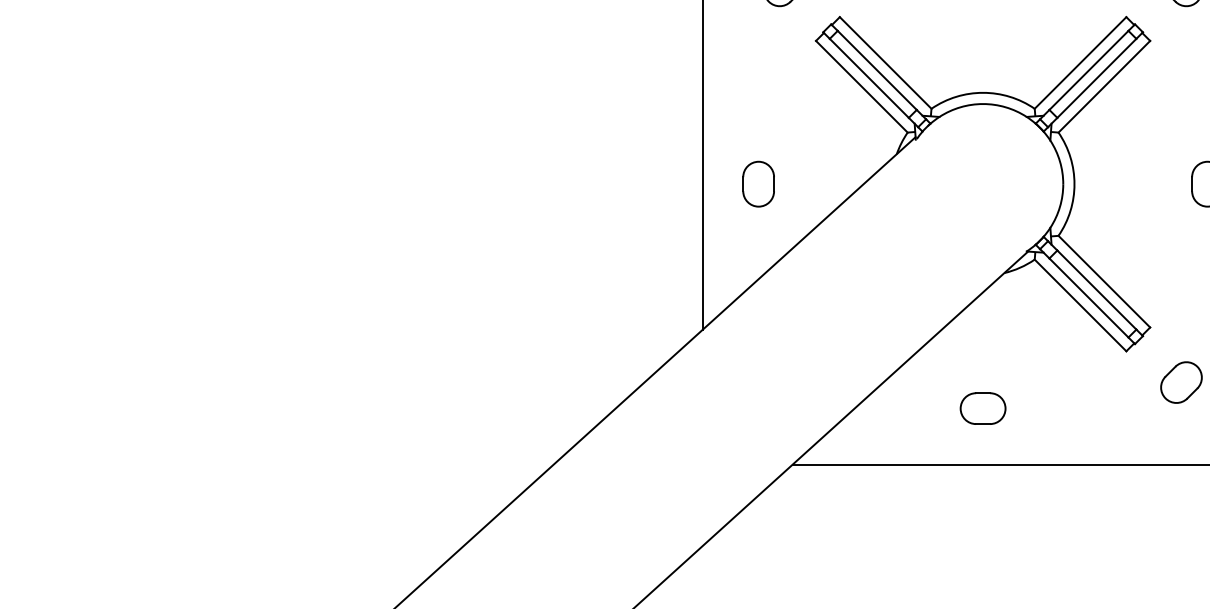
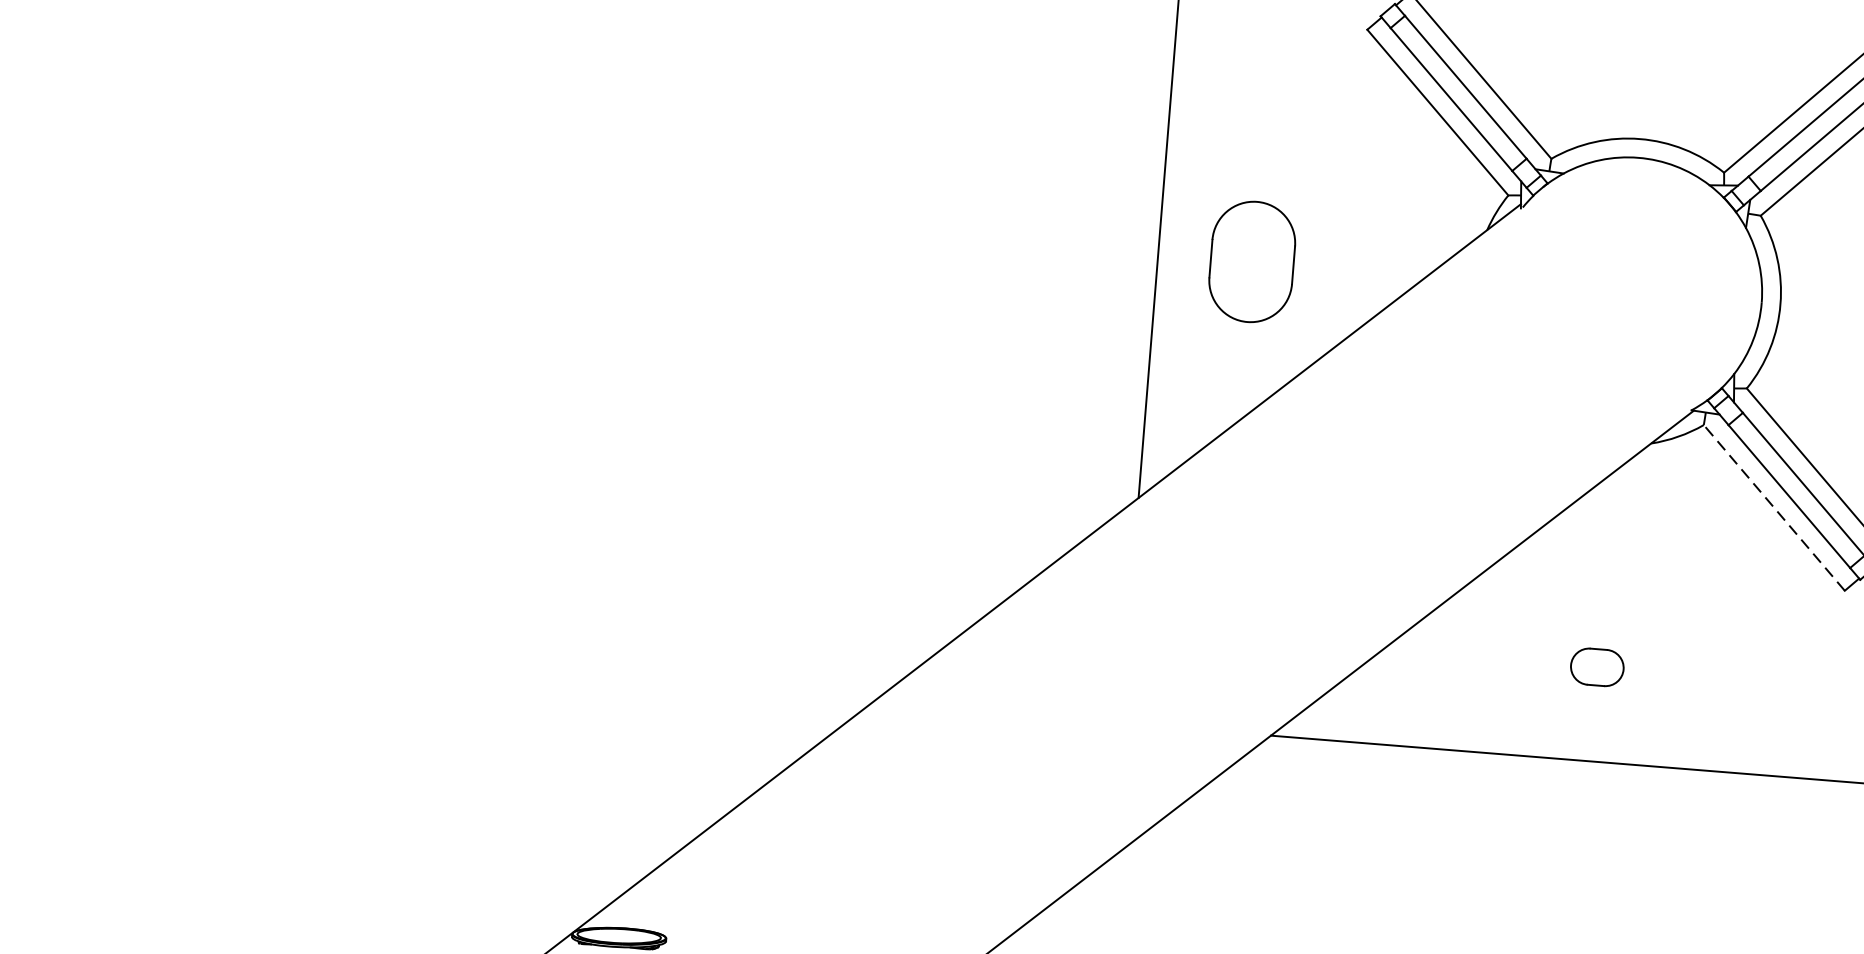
part: (758, 183) -> (1251, 260), size x1.6
line: (1080, 305) -> (1774, 507), solid -> dashed
part: (982, 408) -> (1596, 667), size x0.7

